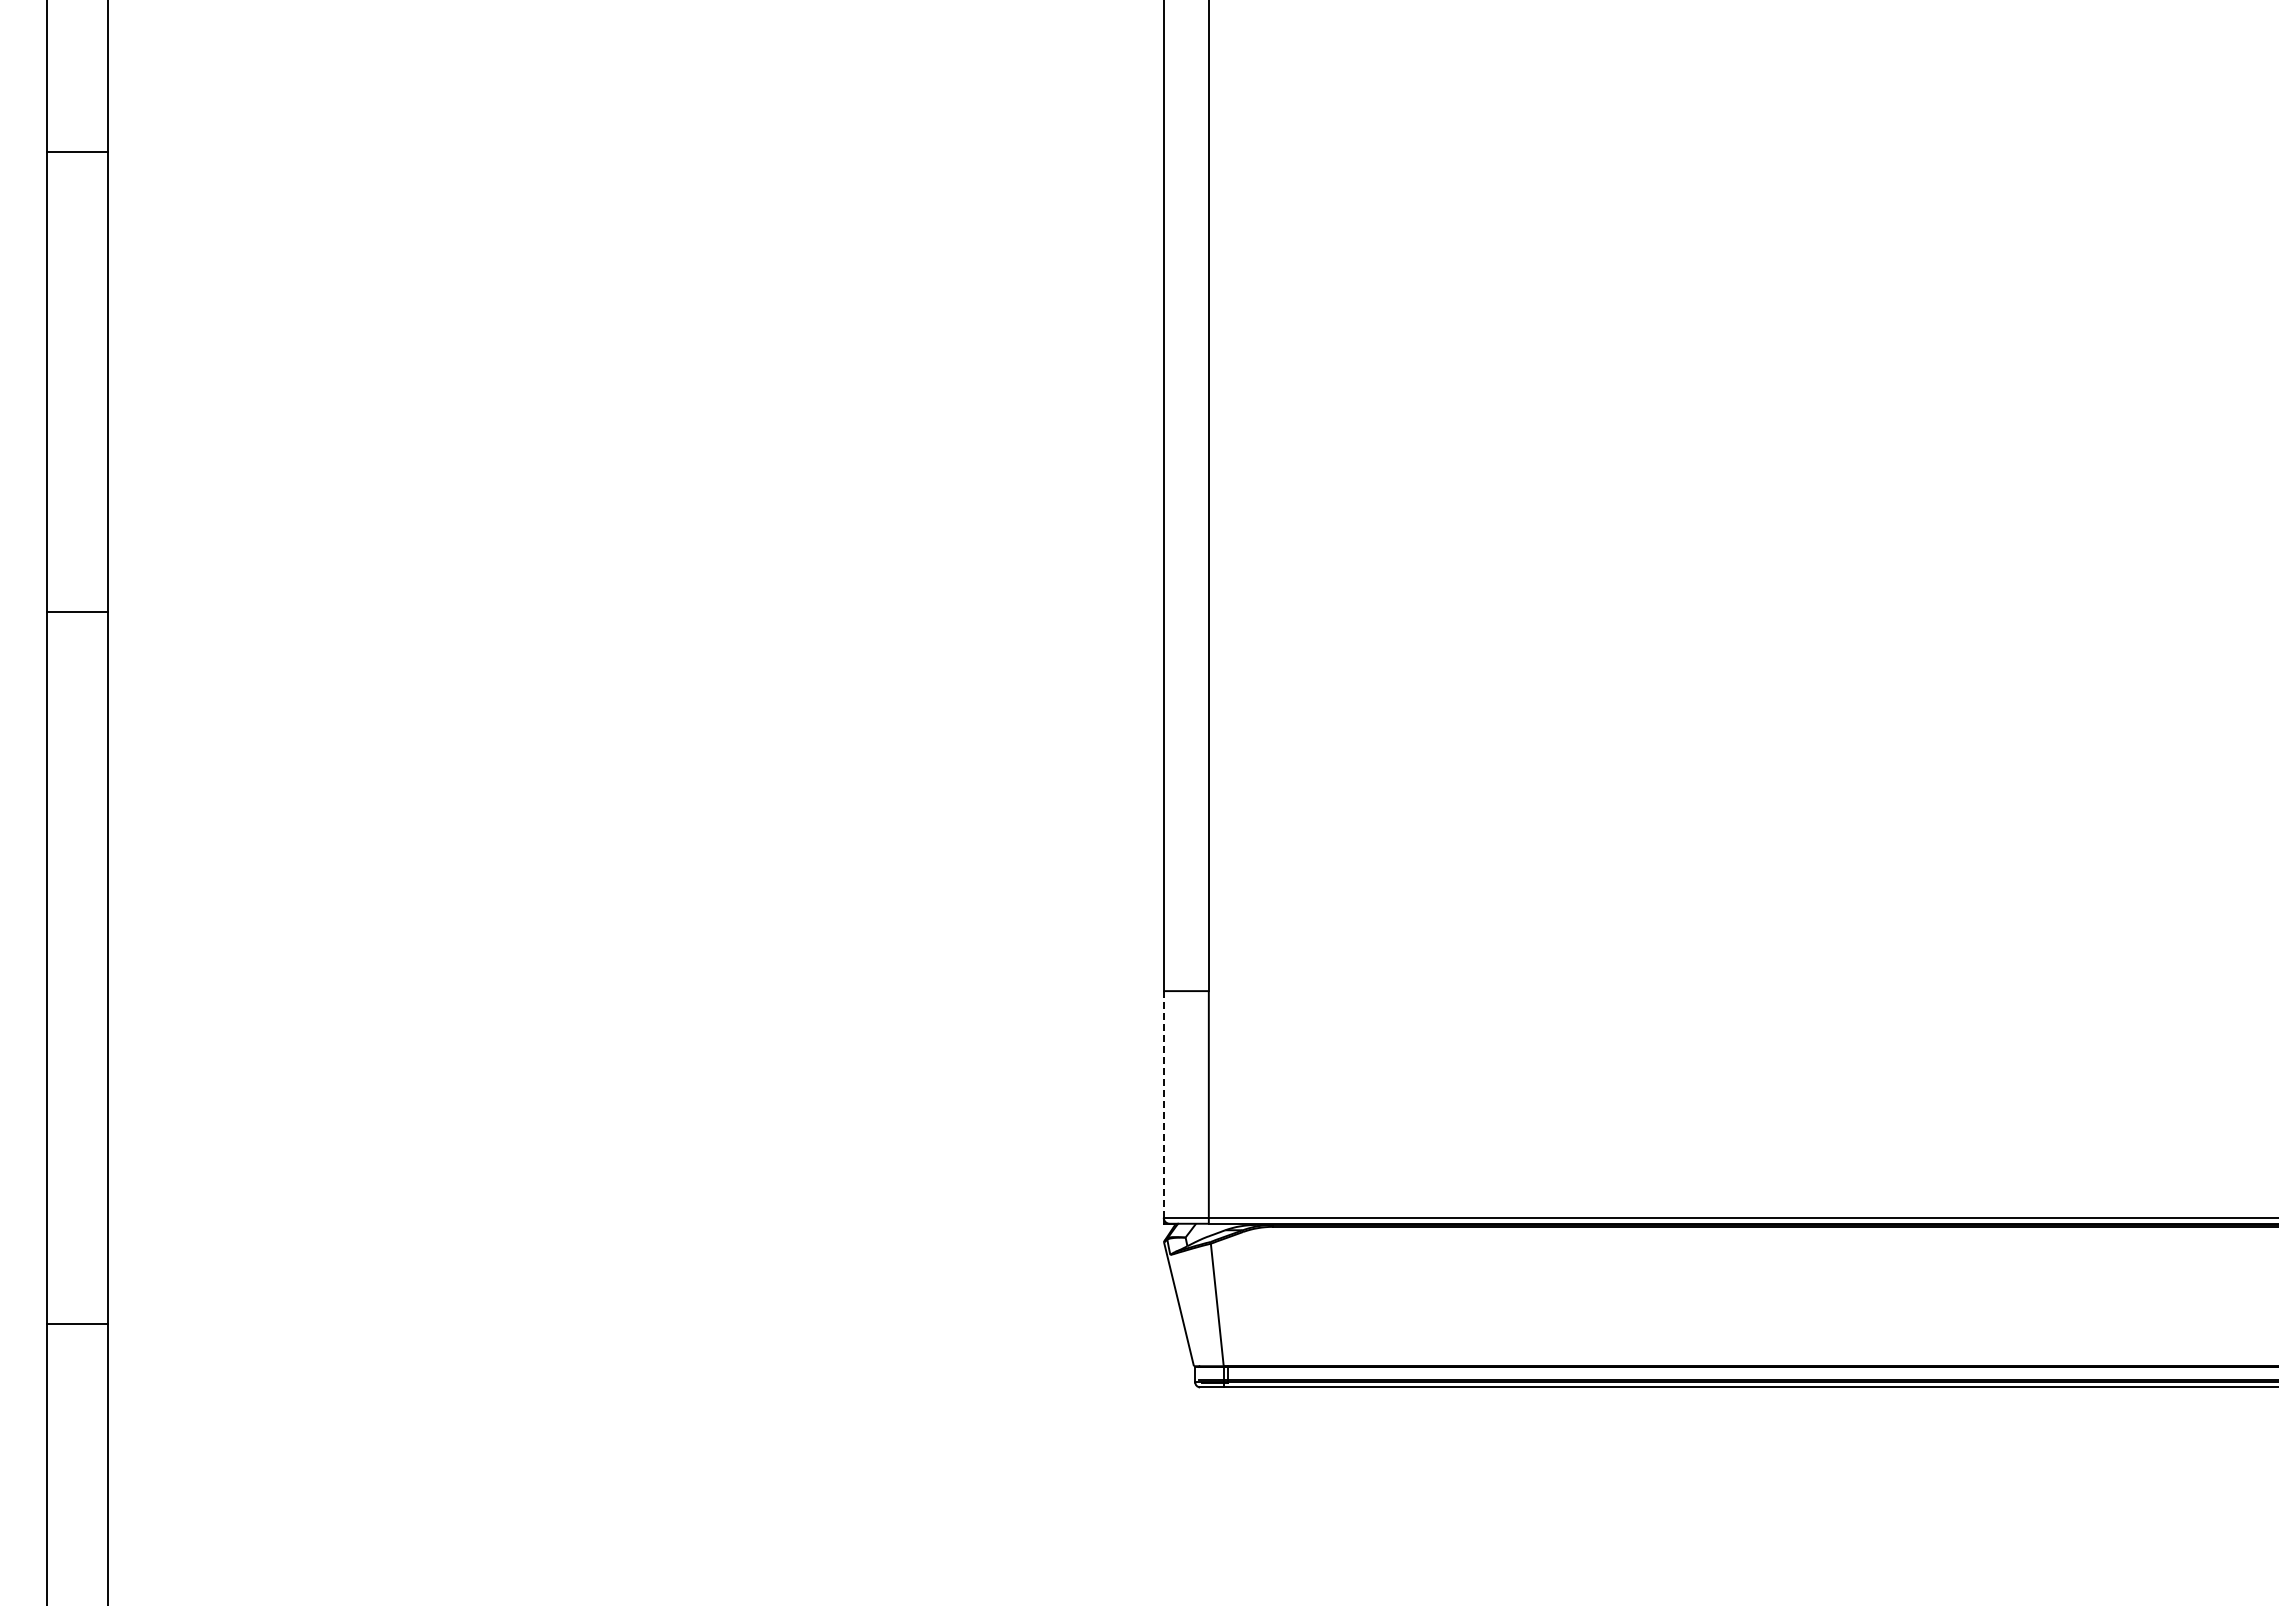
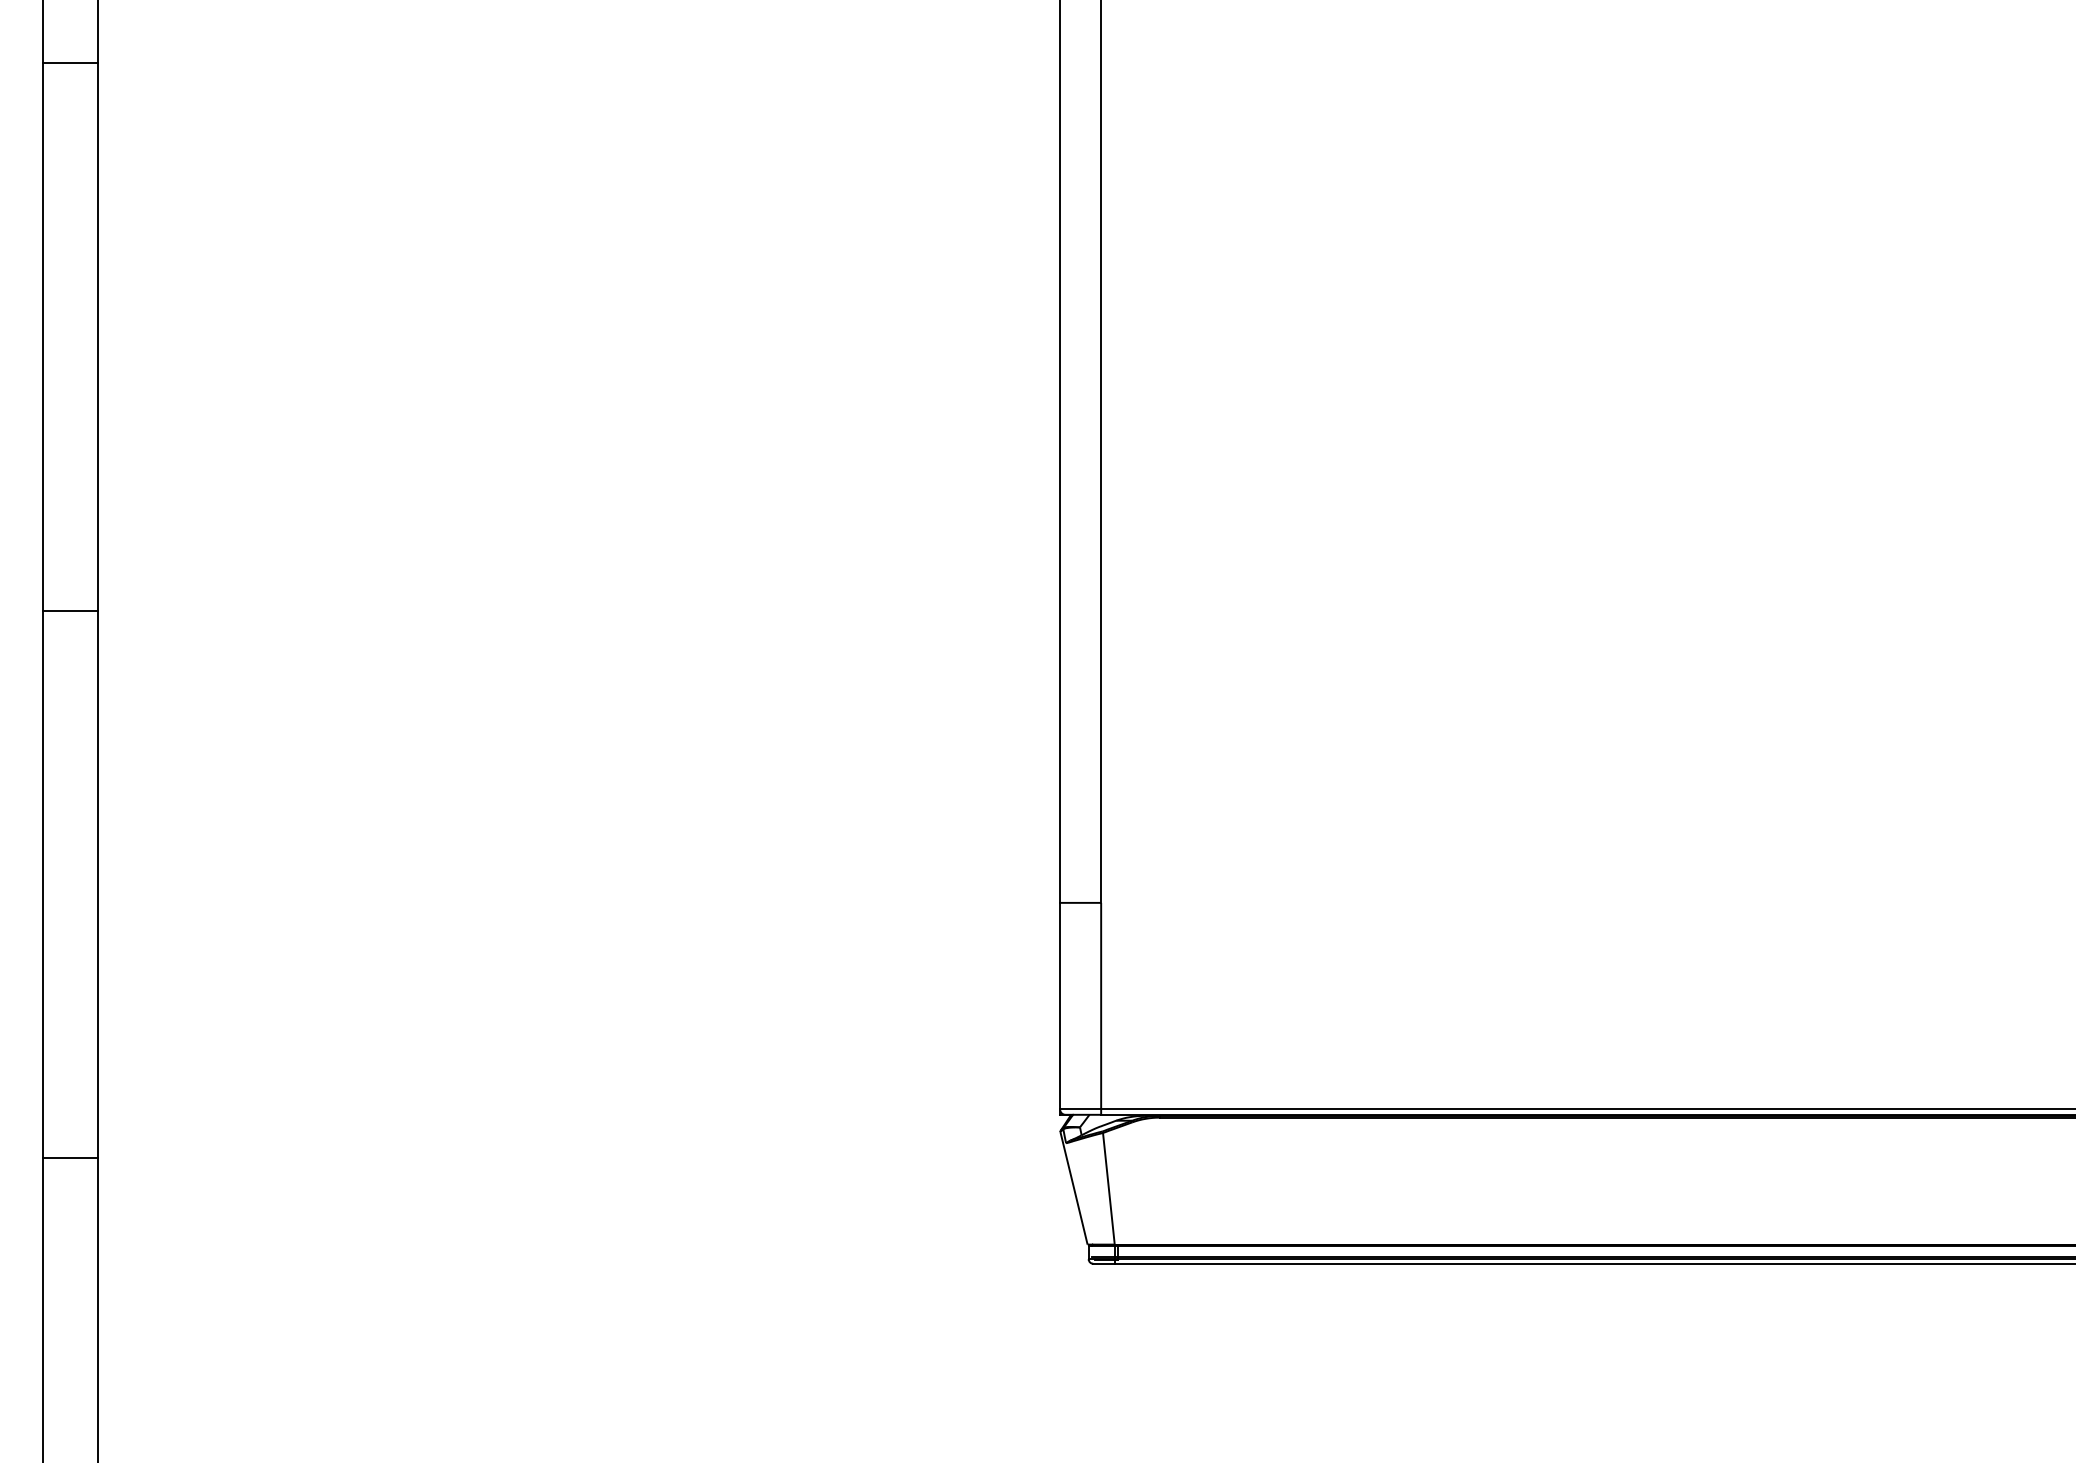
line: (77, 152) -> (70, 63), moved
line: (77, 612) -> (70, 610), moved
line: (1163, 1103) -> (1059, 1005), dashed -> solid
line: (77, 1324) -> (70, 1158), moved

